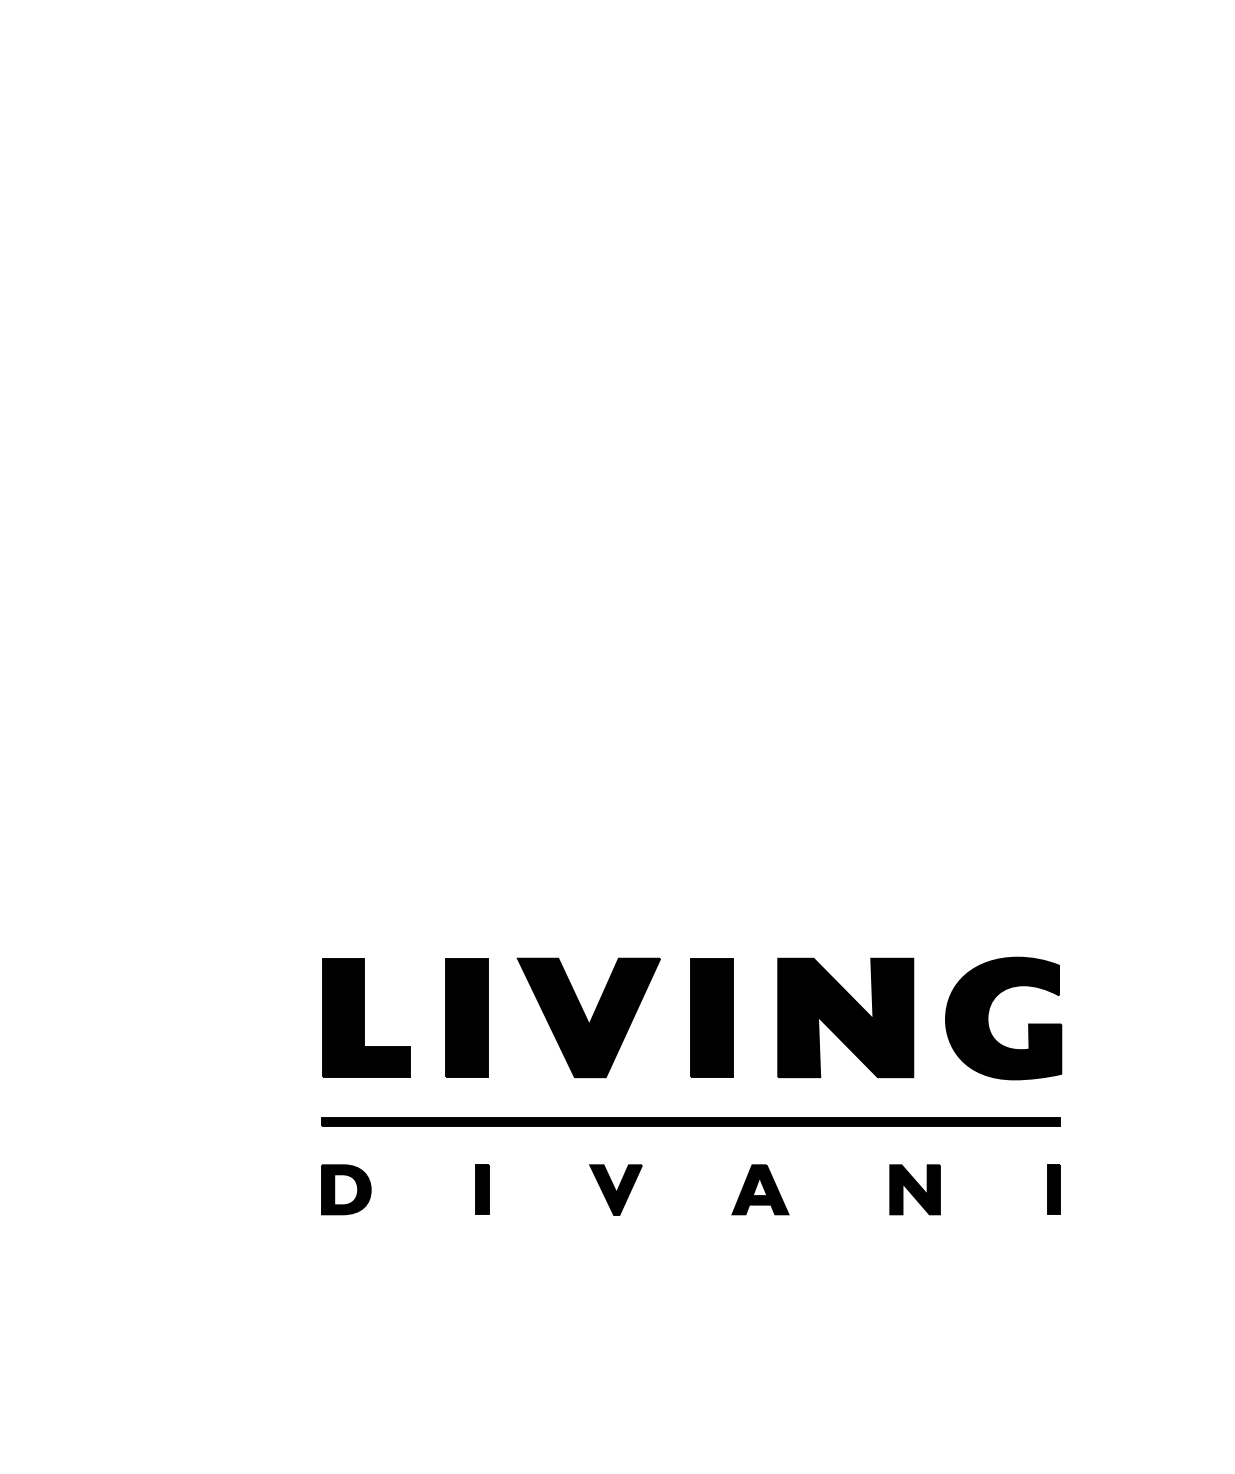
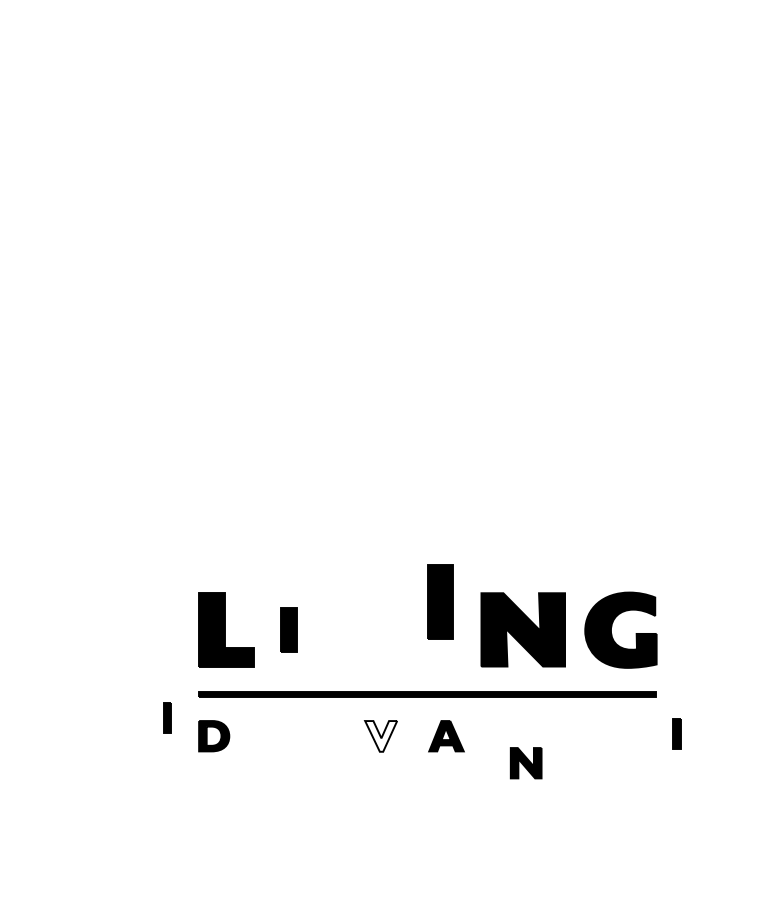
part: (466, 1017) -> (288, 629), size x0.6
part: (587, 1017) -> (363, 629), removed
part: (712, 1017) -> (440, 601), moved
part: (482, 1188) -> (167, 717), moved
part: (1052, 1188) -> (676, 733), moved
fill: (616, 1190) -> (381, 736), removed
part: (760, 1190) -> (446, 736), moved
part: (914, 1190) -> (525, 763), moved

